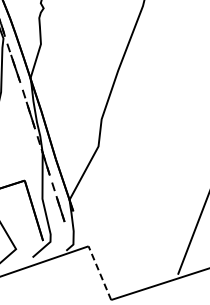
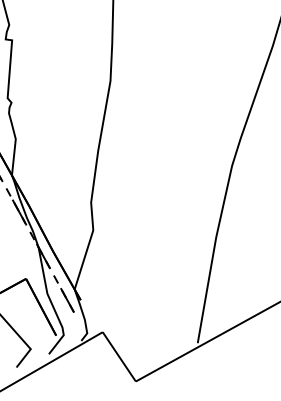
line: (100, 272) -> (119, 356), dashed -> solid

